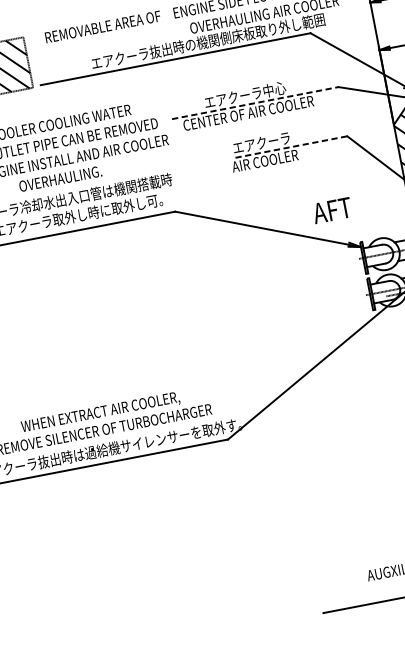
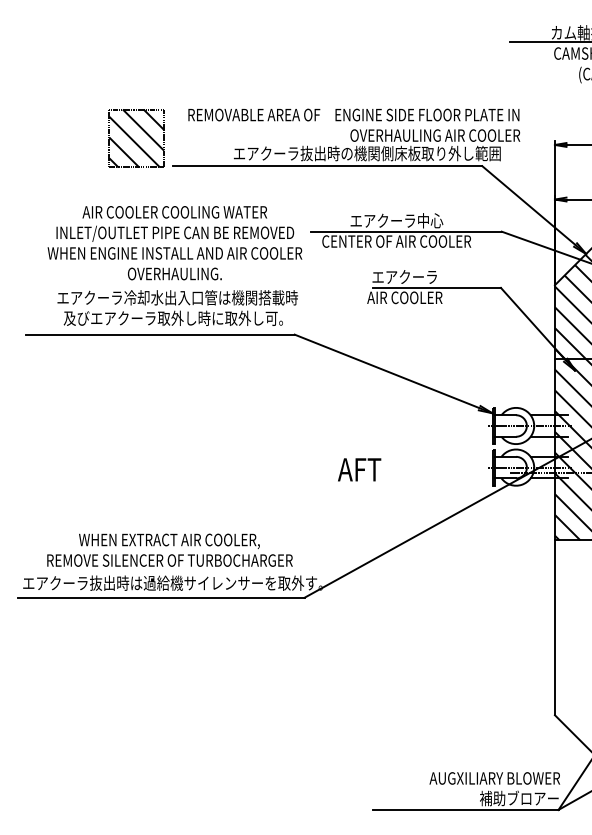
line: (255, 102) -> (406, 231), dashed -> solid
line: (291, 146) -> (437, 287), dashed -> solid
text: (332, 210) -> (359, 469), moved

